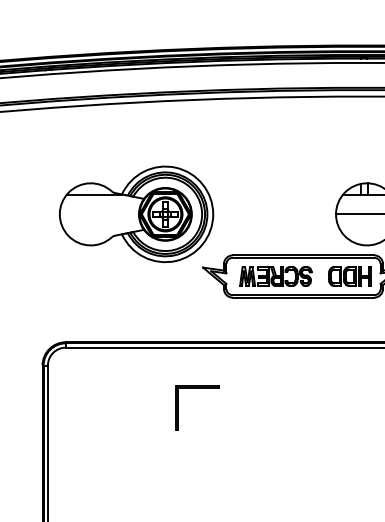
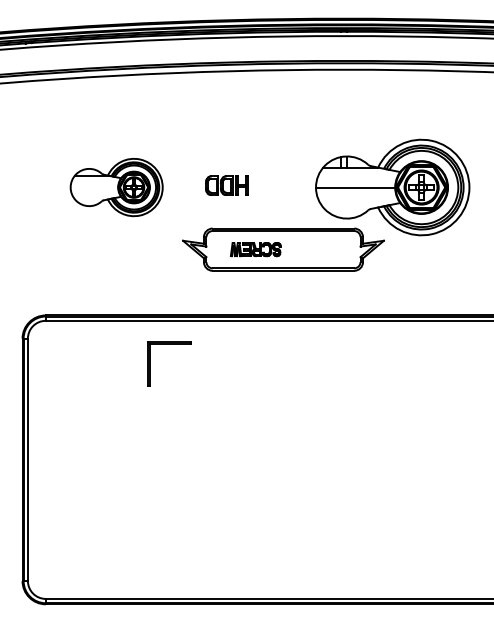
part: (136, 214) -> (116, 187), size x0.6
part: (275, 276) -> (255, 249), size x0.7
part: (349, 276) -> (226, 185), moved
part: (197, 388) -> (169, 344), moved

